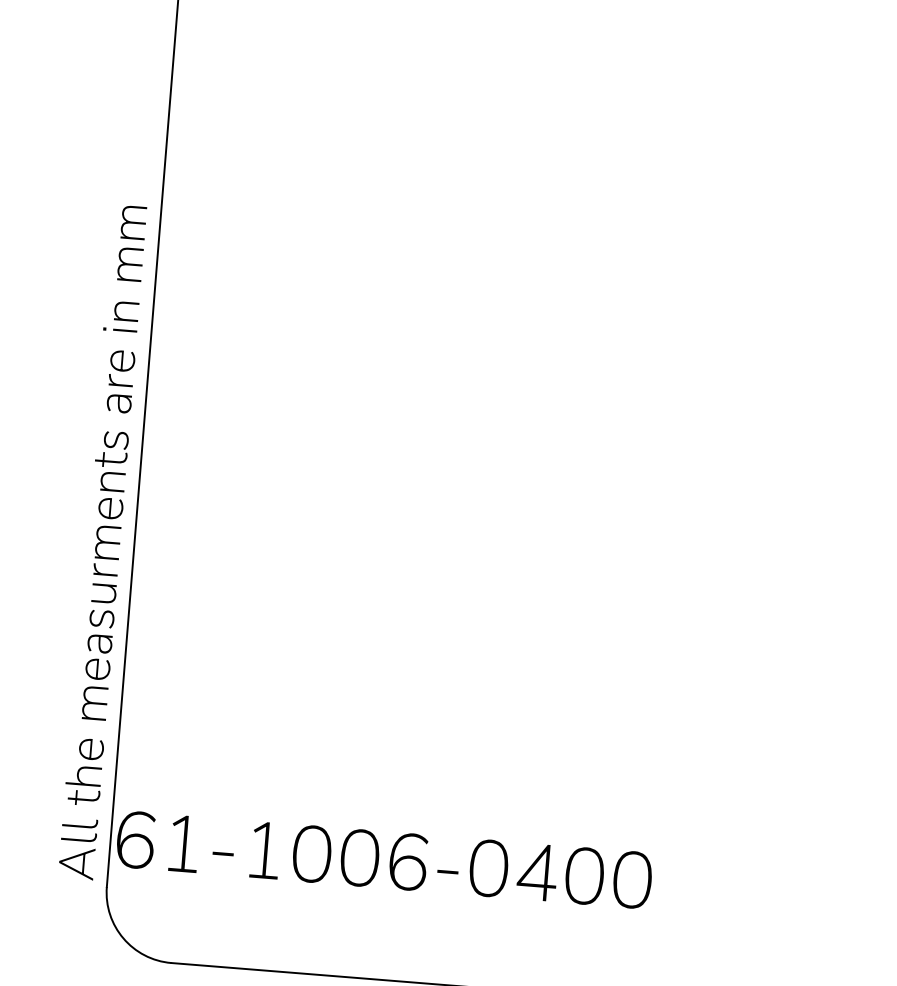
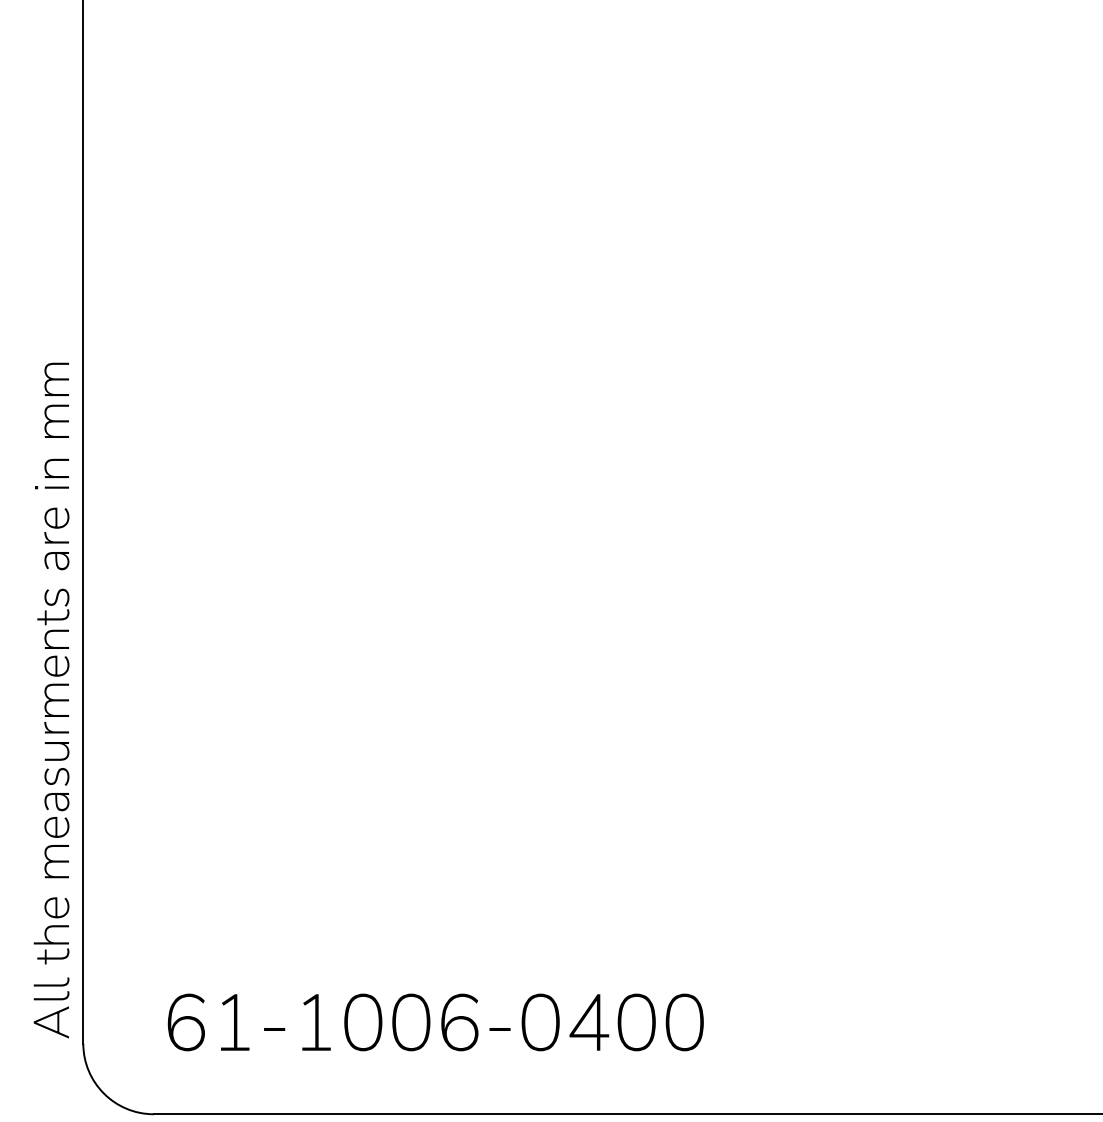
text: (384, 859) -> (435, 1022), moved

